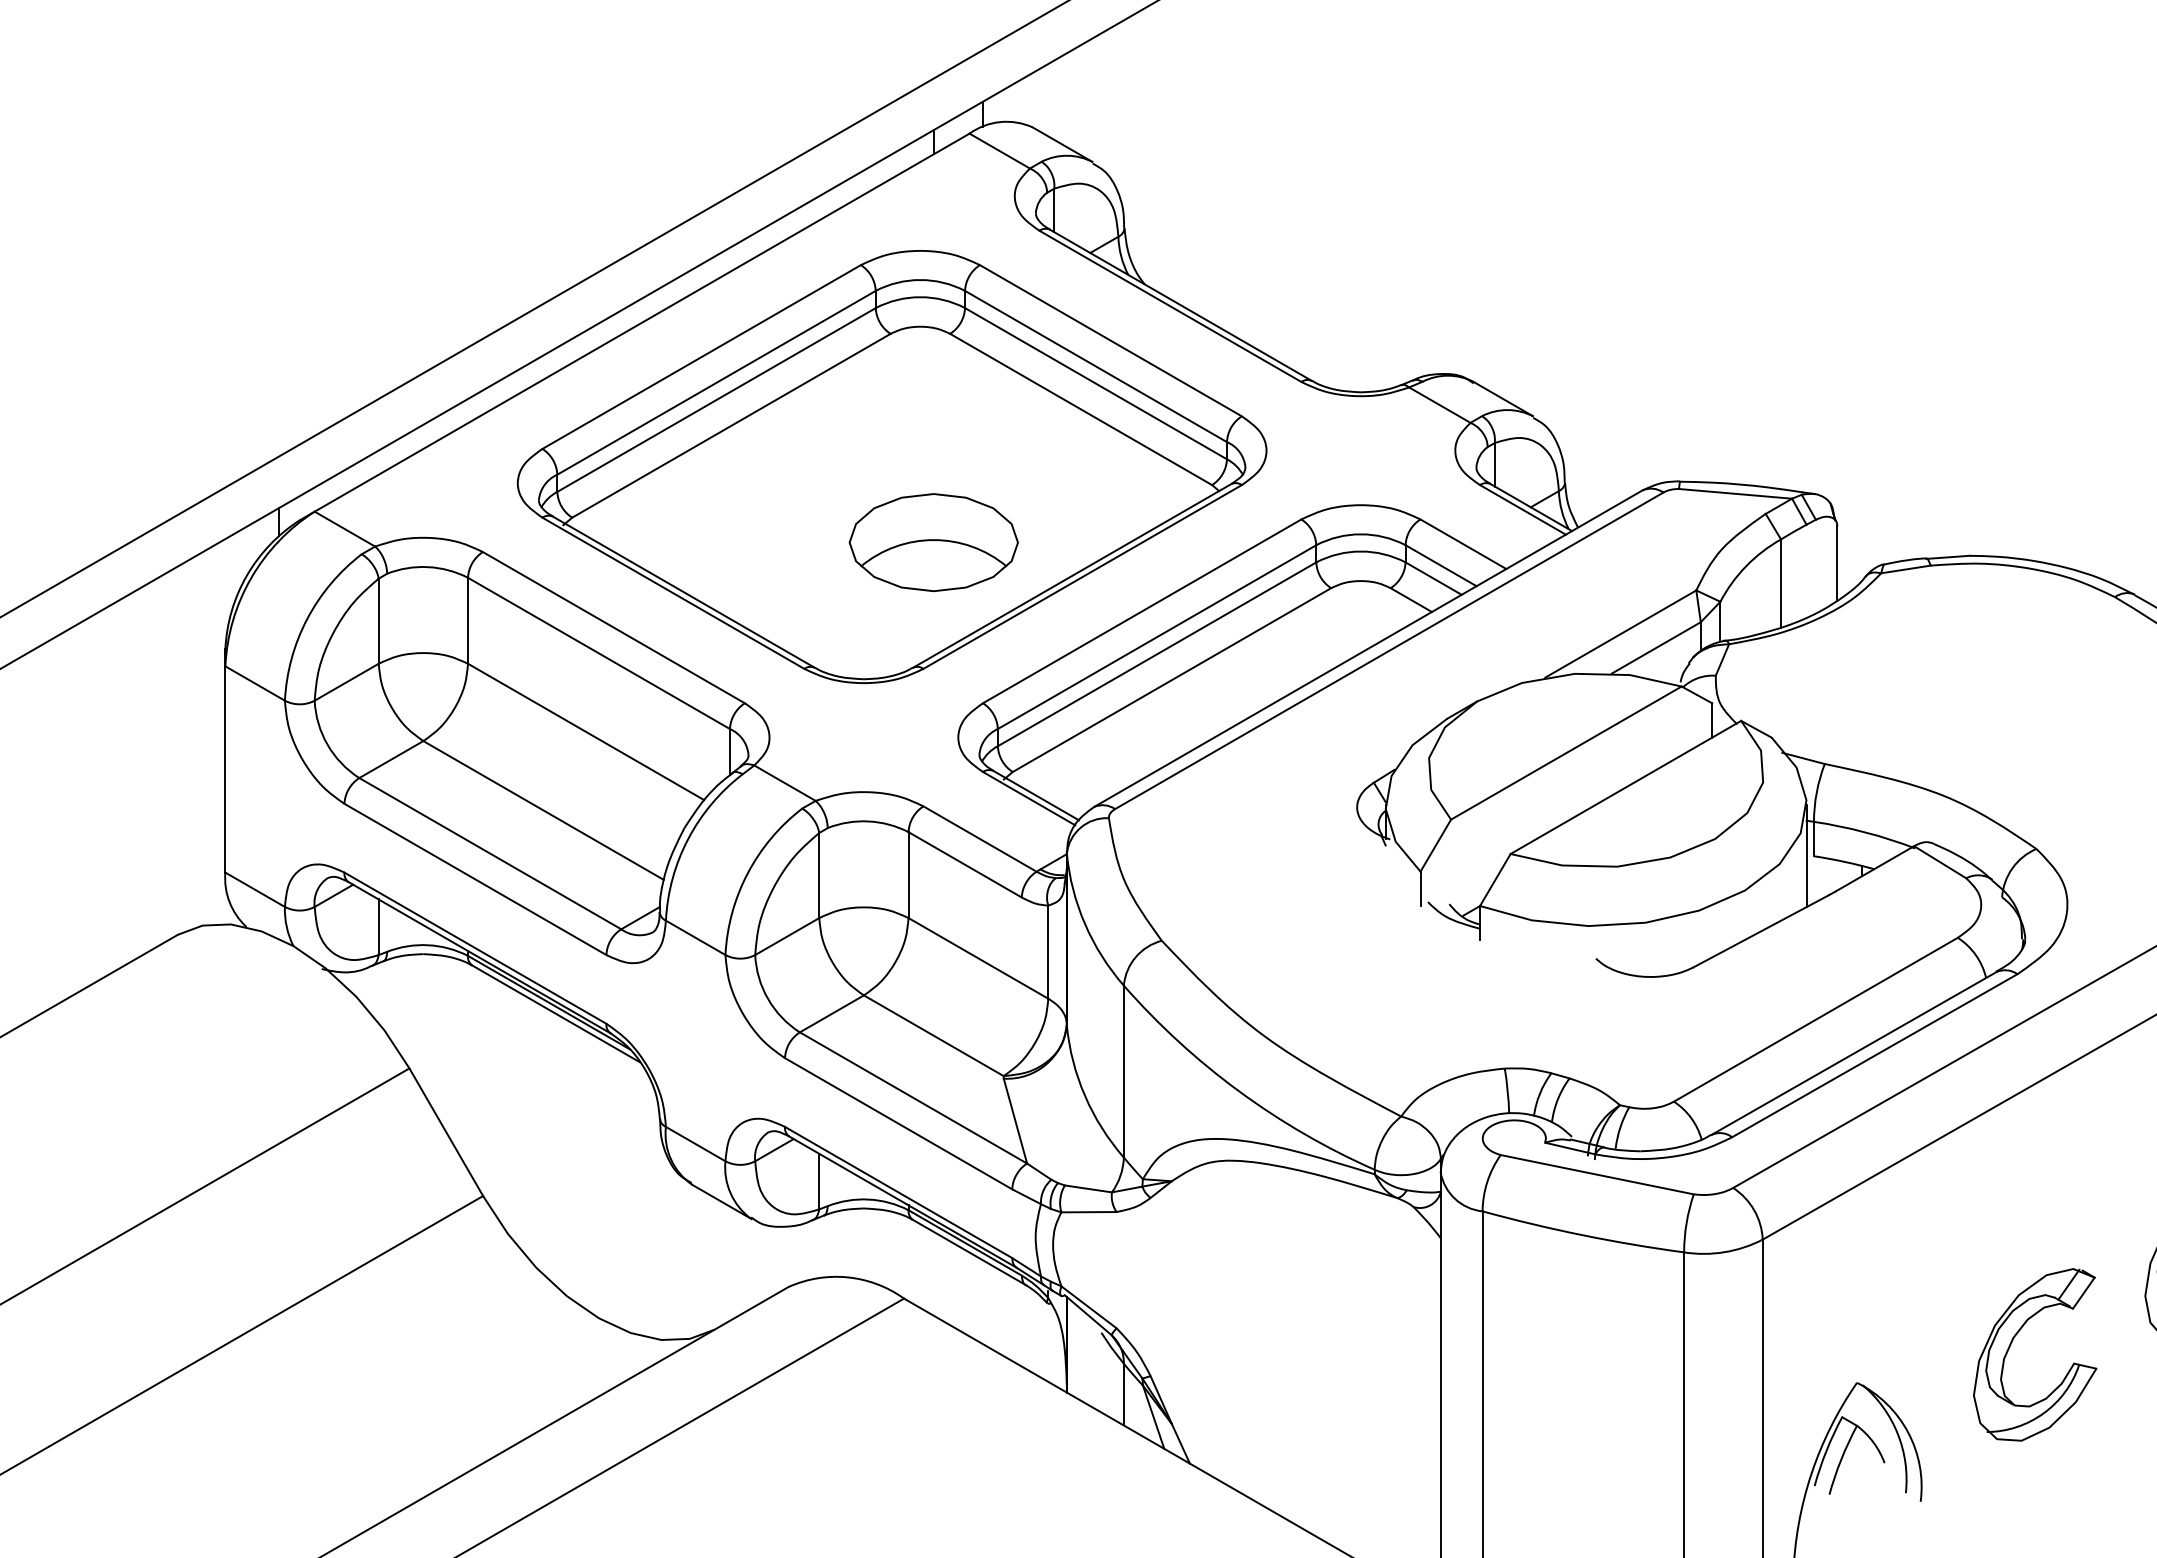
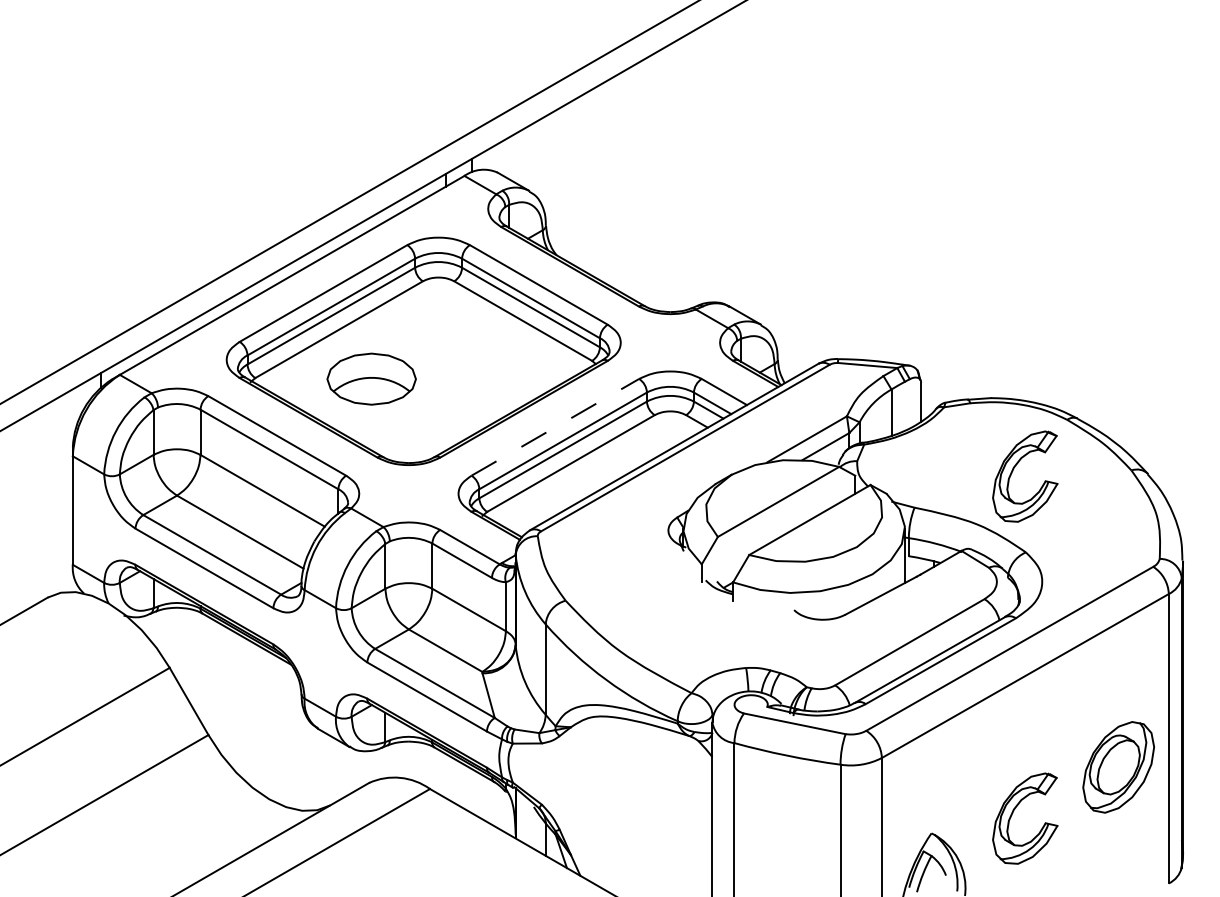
part: (933, 541) -> (371, 378), moved
line: (1142, 611) -> (555, 427), solid -> dashed
part: (2012, 695) -> (1013, 471), added

